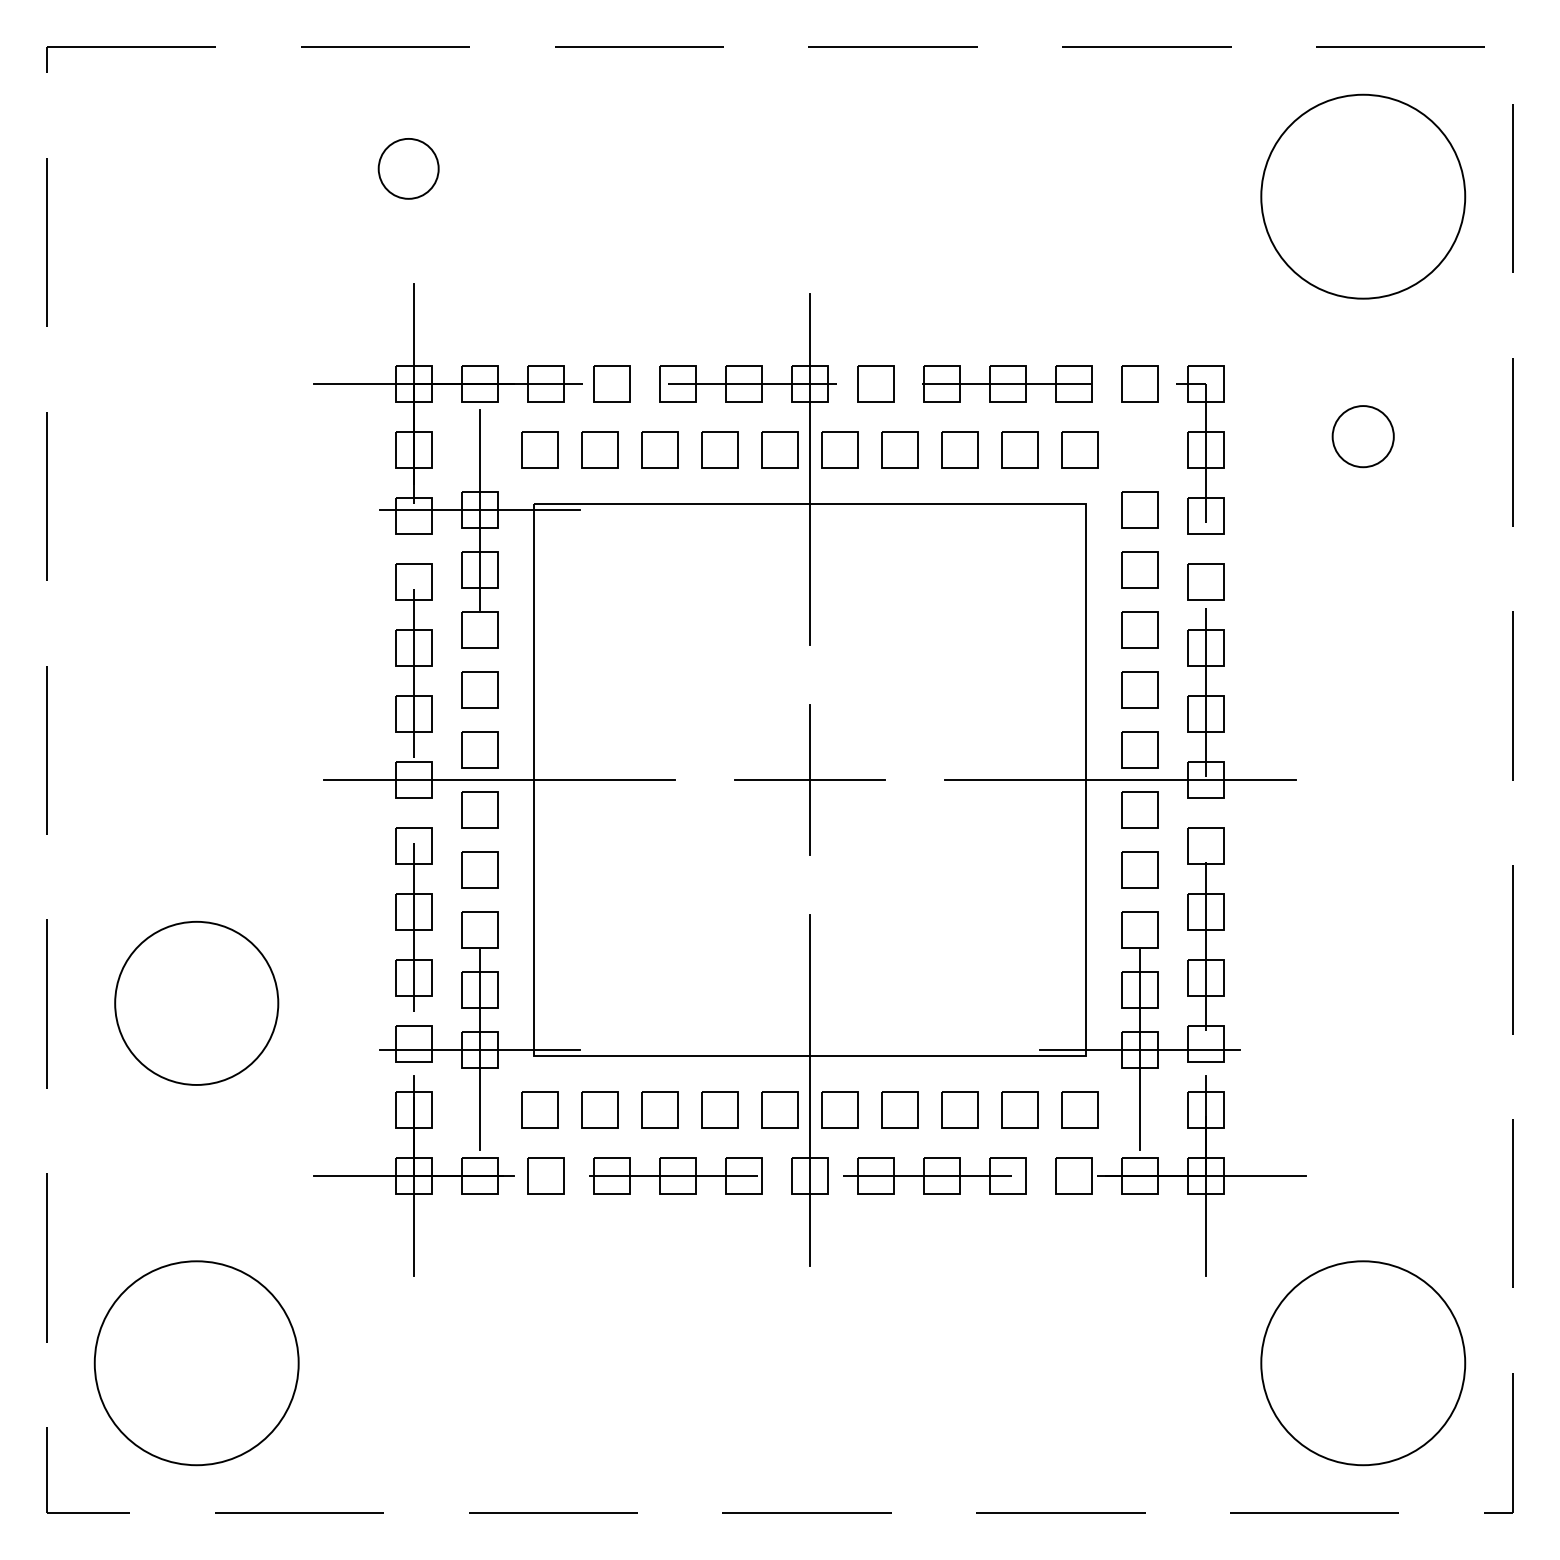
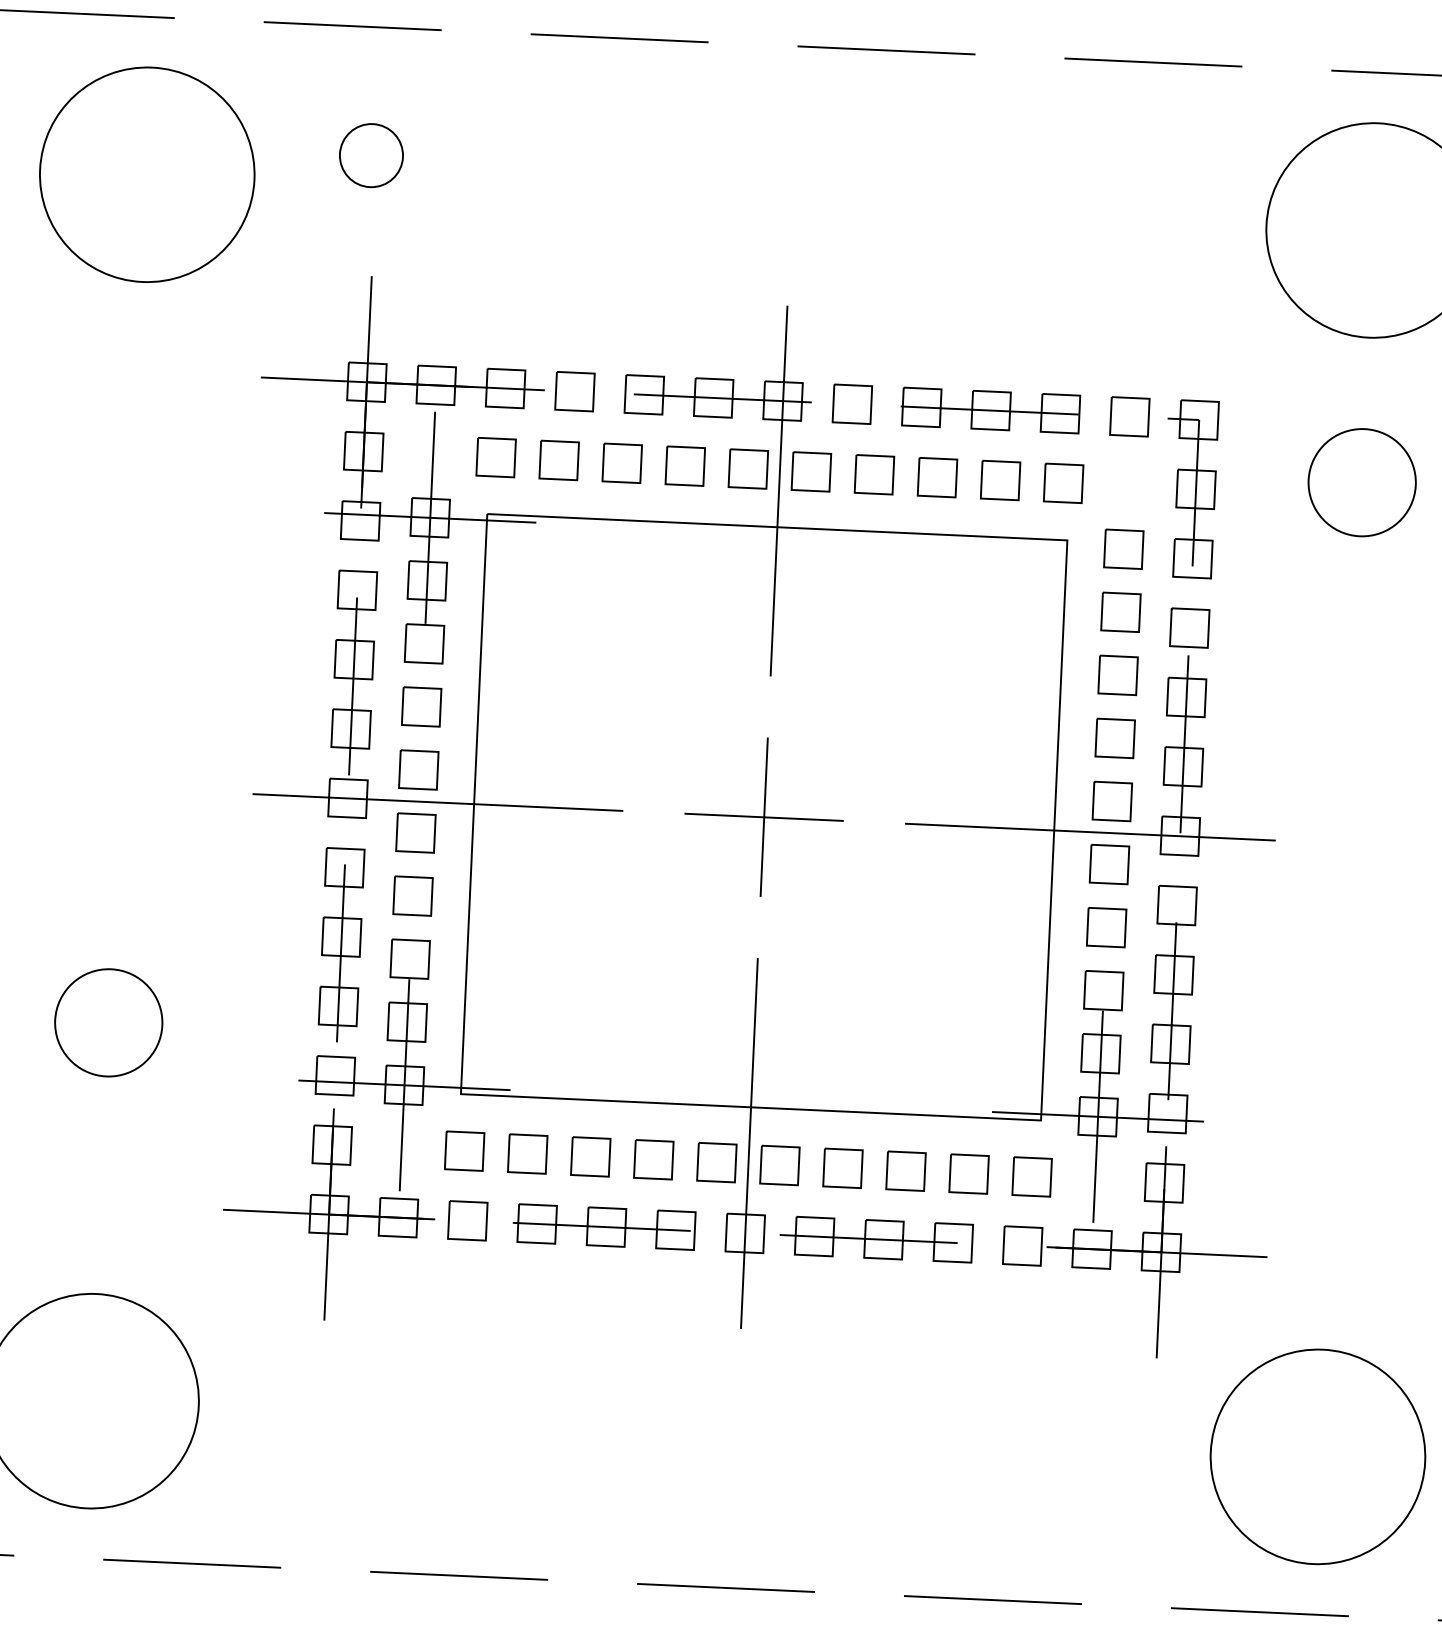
circle: (196, 196) -> (147, 174), added
circle: (1363, 436) -> (1362, 482), size x1.67
circle: (196, 1003) -> (108, 1022), size x0.62

